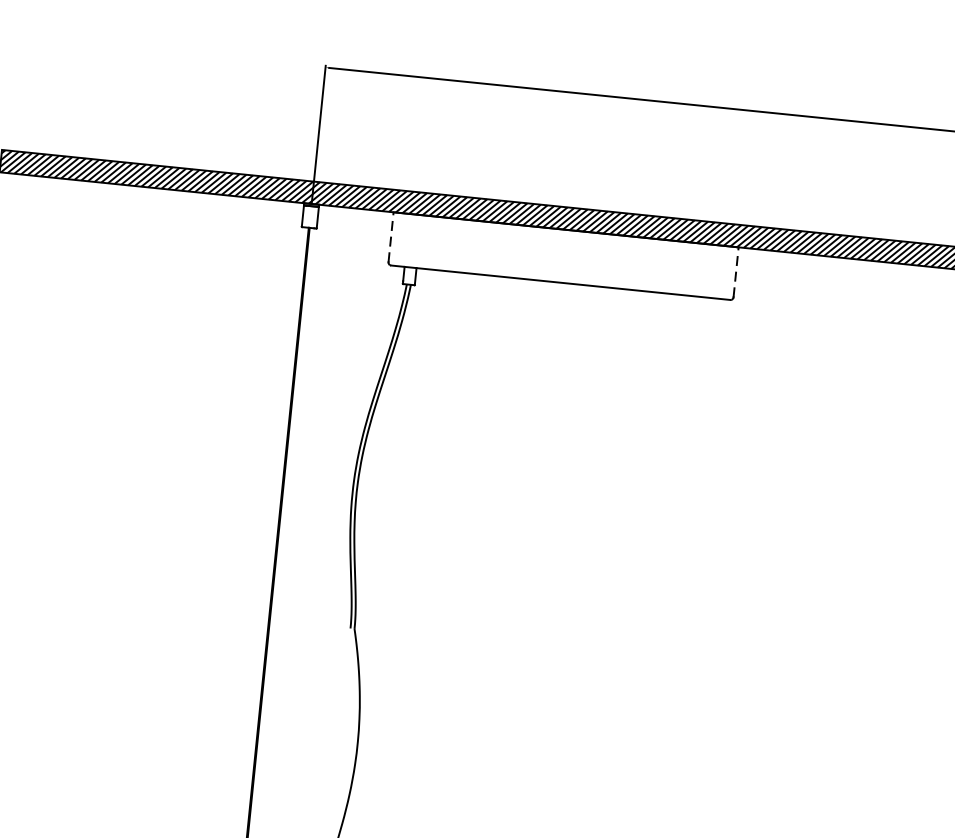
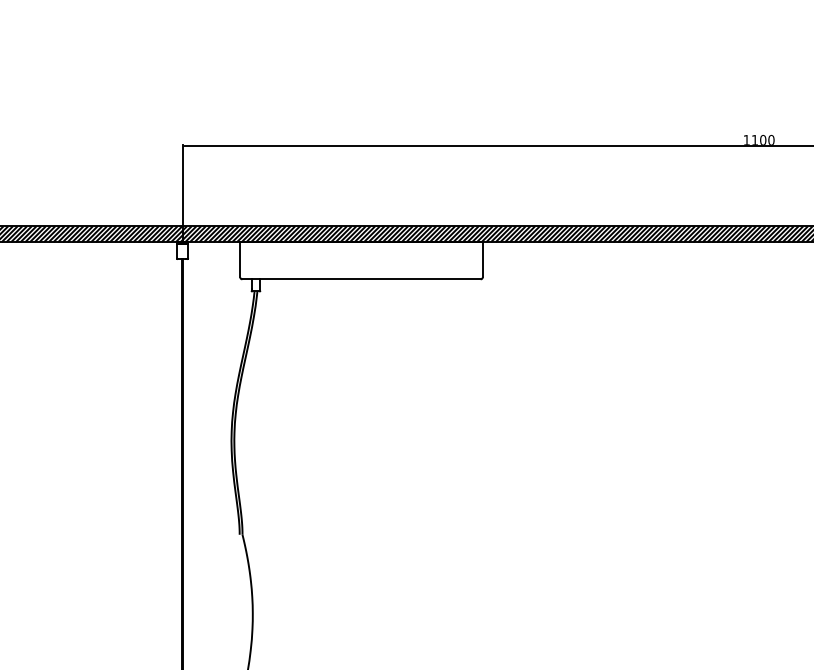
line: (391, 237) -> (240, 259), dashed -> solid
line: (735, 272) -> (482, 259), dashed -> solid

